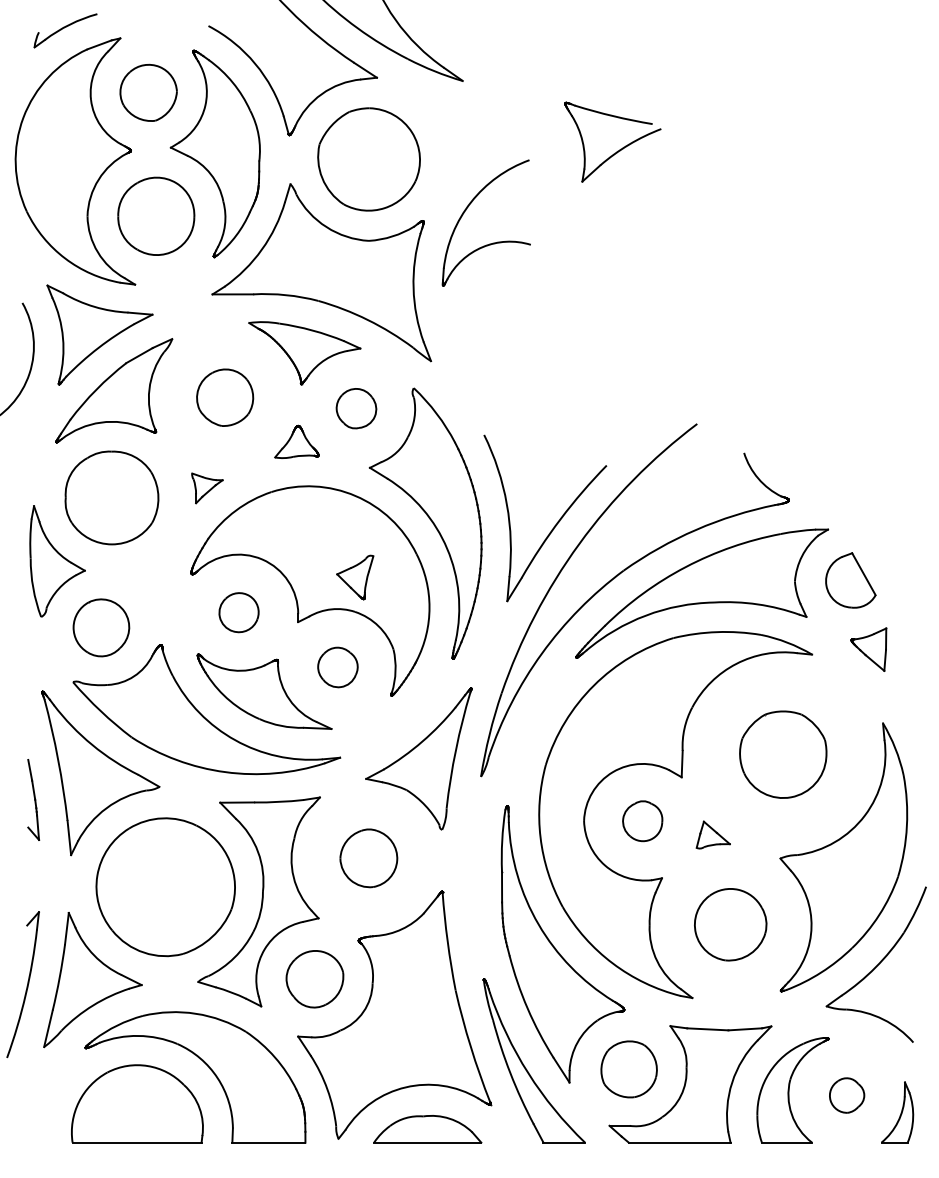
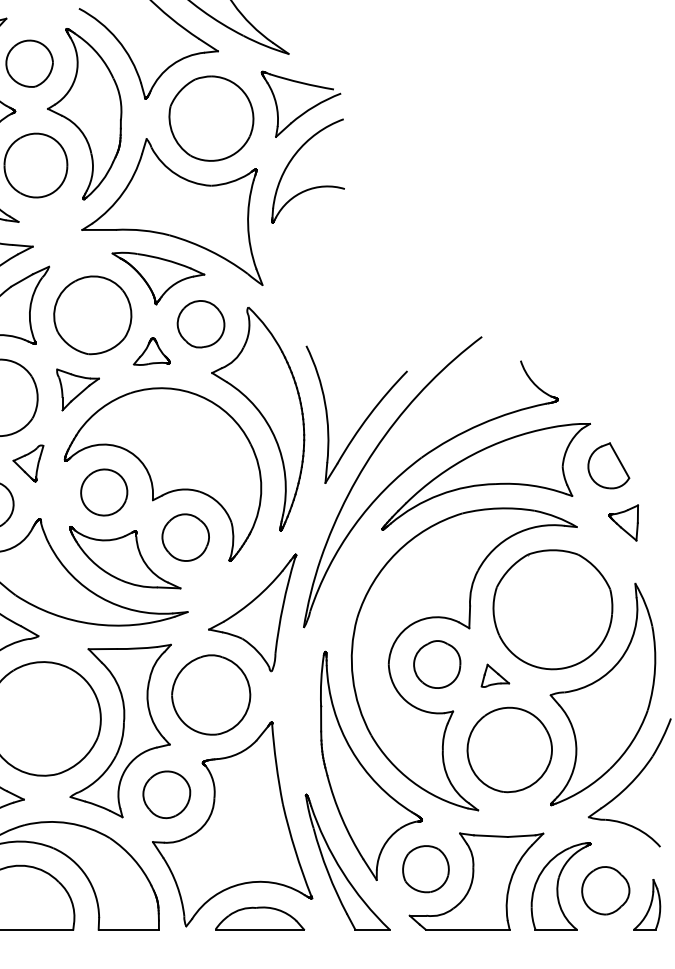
part: (617, 150) -> (305, 111), moved
part: (224, 397) -> (92, 314), size x1.67
part: (356, 408) -> (201, 324), size x1.43
part: (207, 488) -> (78, 390), size x1.67
part: (355, 577) -> (28, 463), moved
part: (238, 612) -> (103, 492), size x1.43
part: (337, 667) -> (185, 537), size x1.43
part: (783, 754) -> (553, 609), size x1.67
part: (642, 820) -> (436, 663), size x1.43
part: (368, 858) -> (210, 695), size x1.67
part: (730, 924) -> (509, 749), size x1.43
part: (846, 1095) -> (605, 890), size x1.67

